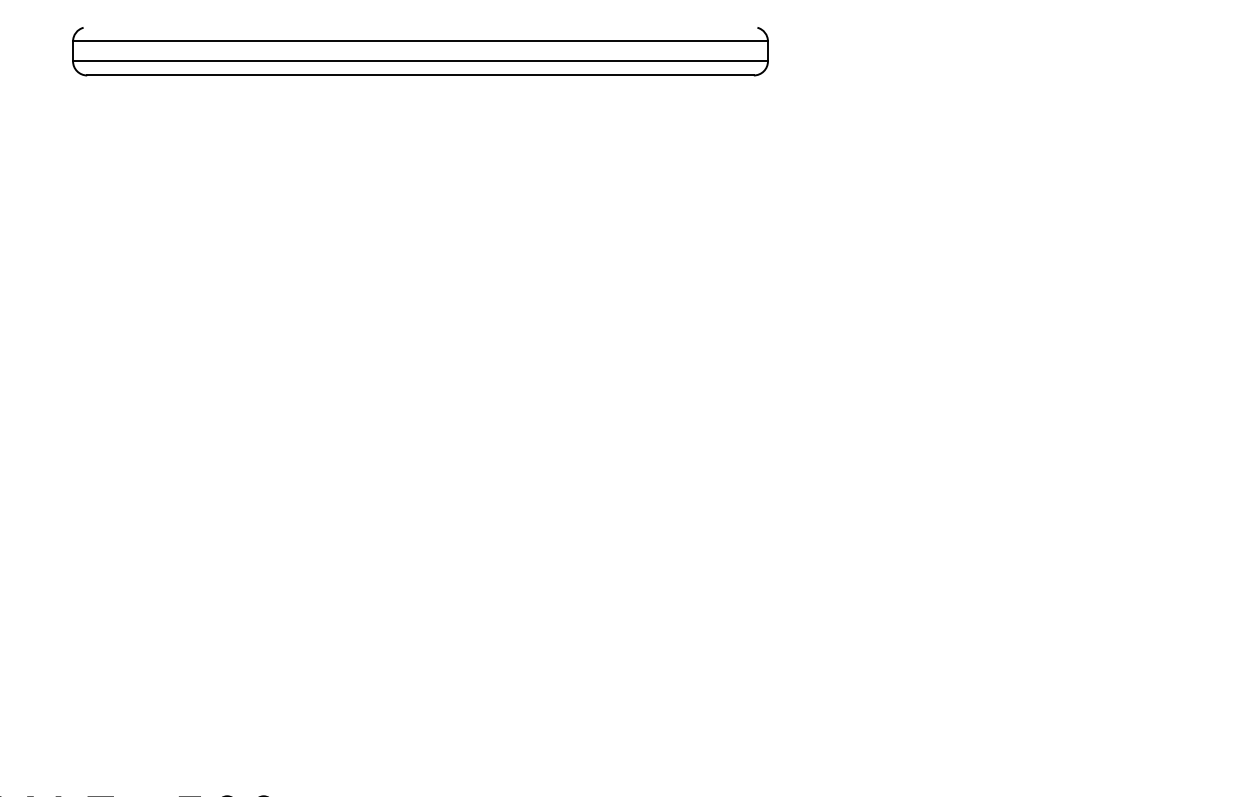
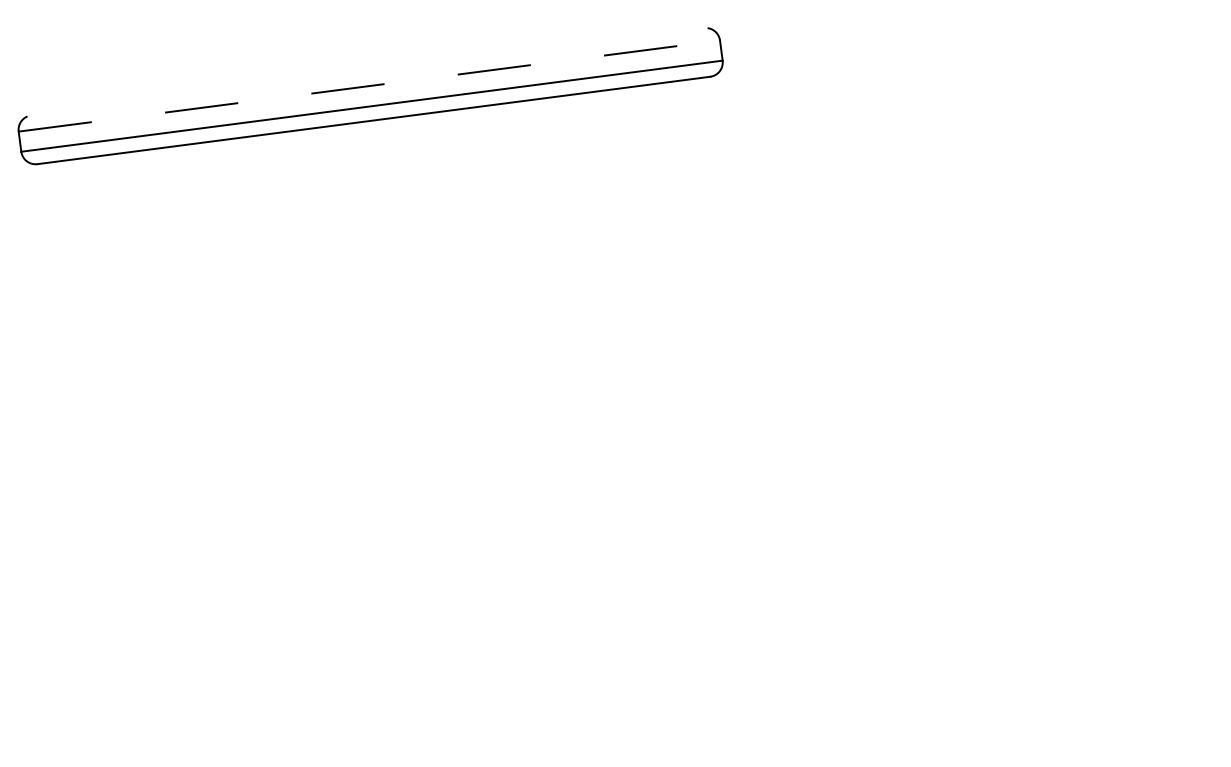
line: (421, 41) -> (370, 86), solid -> dashed

